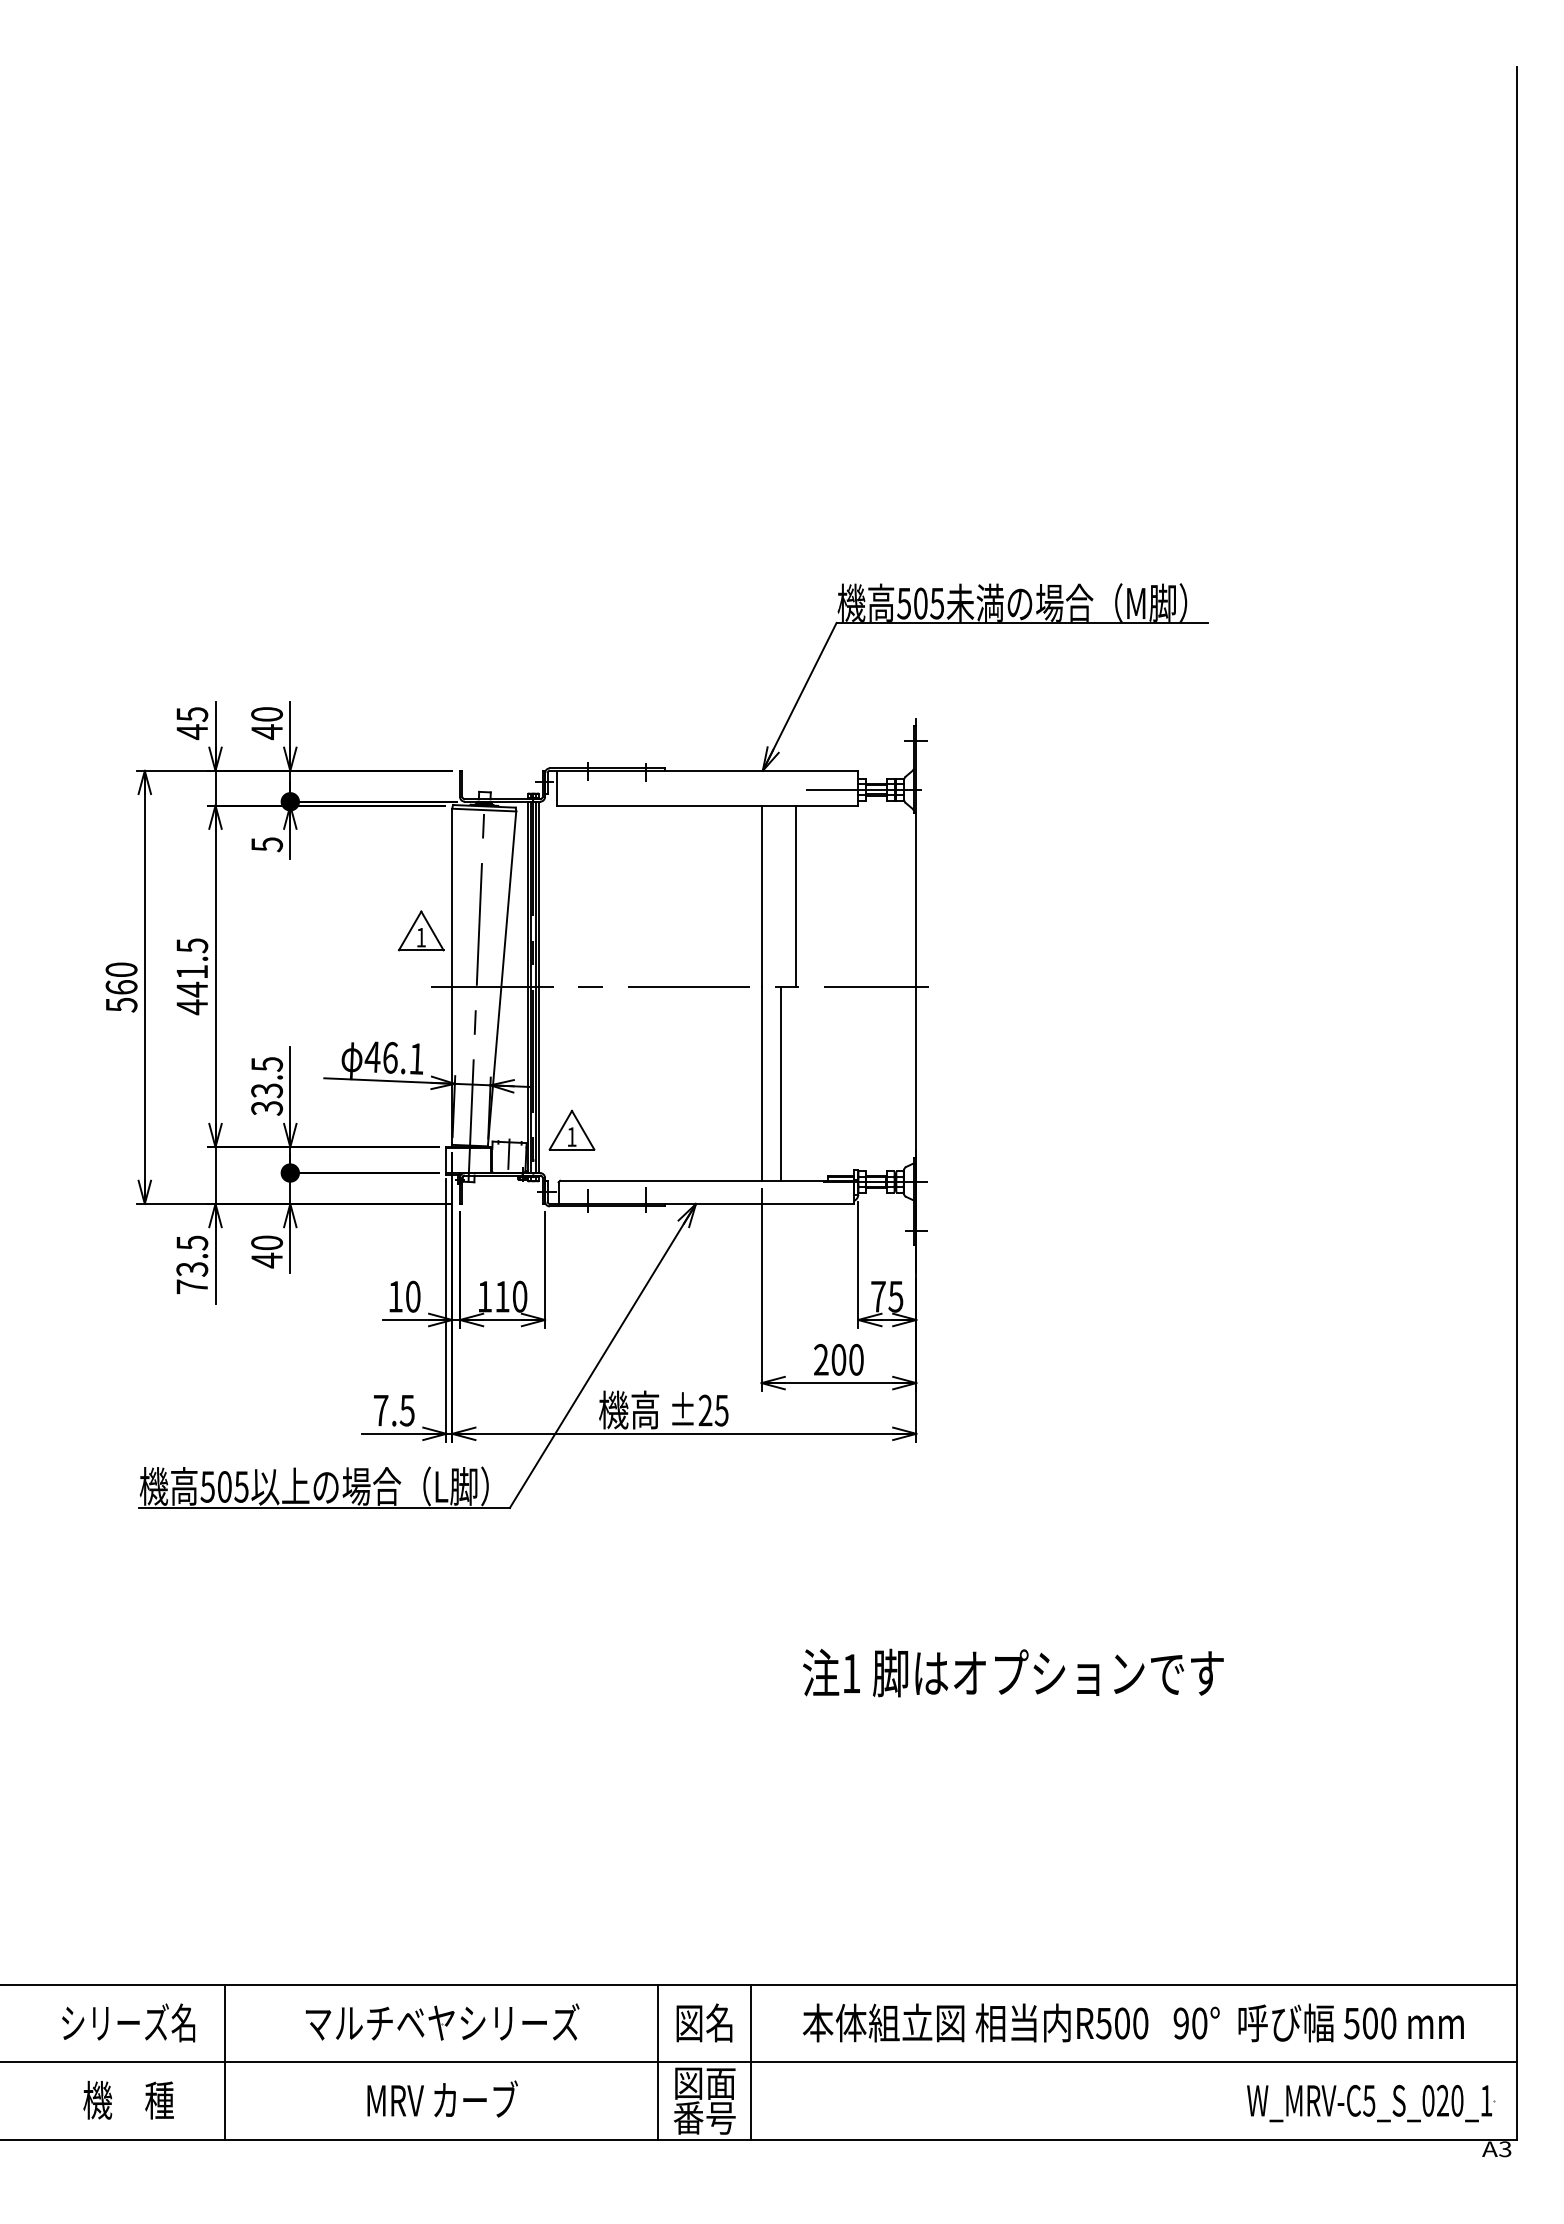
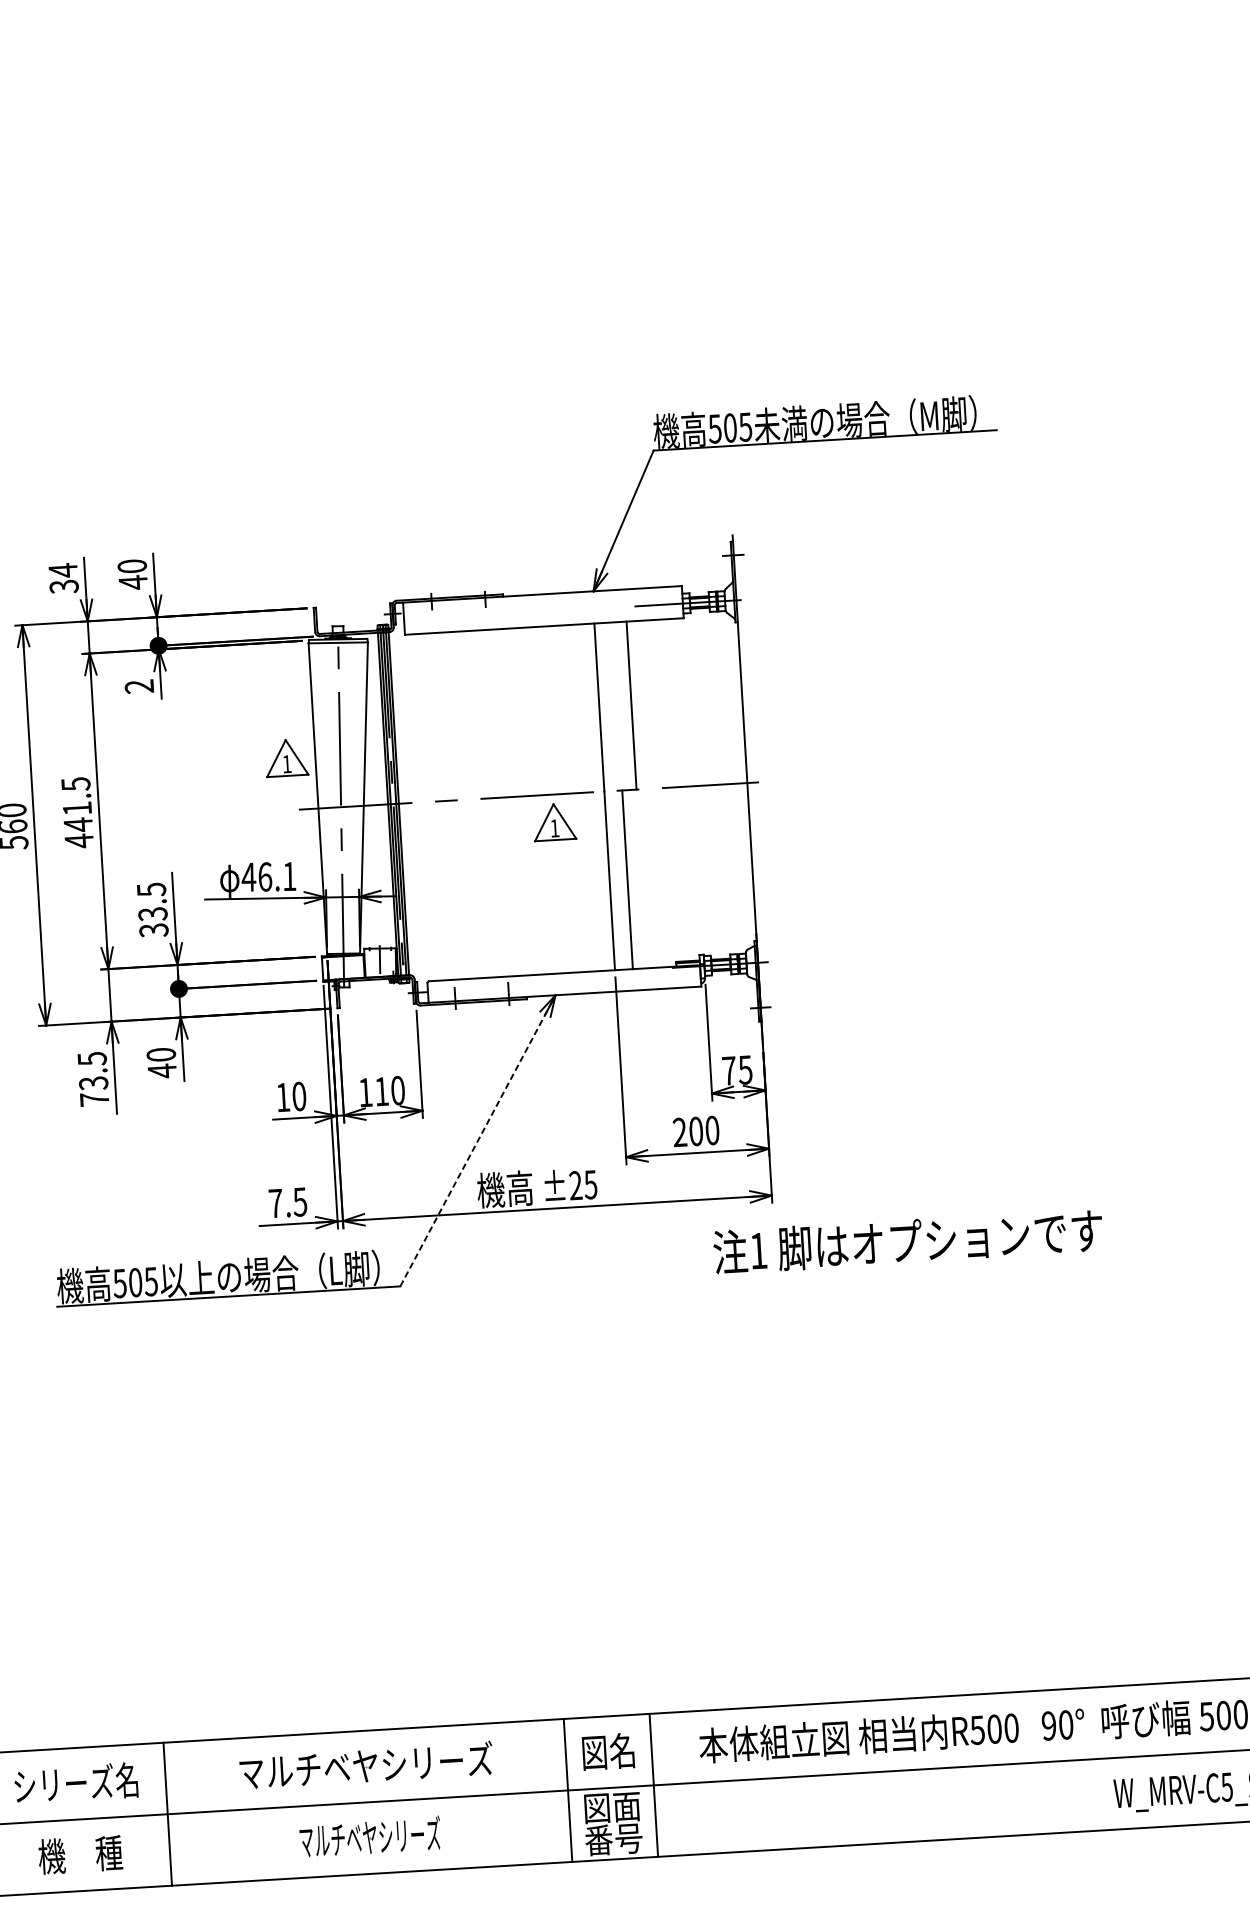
text: (192, 723) -> (63, 578), 45 -> 34
text: (267, 844) -> (139, 686), 5 -> 2
part: (571, 1129) -> (554, 821), moved
line: (603, 1355) -> (478, 1140), solid -> dashed
text: (1013, 1672) -> (908, 1240), moved
text: (442, 2098) -> (370, 1835), MRV カーブ -> マルチベヤシリーズ

